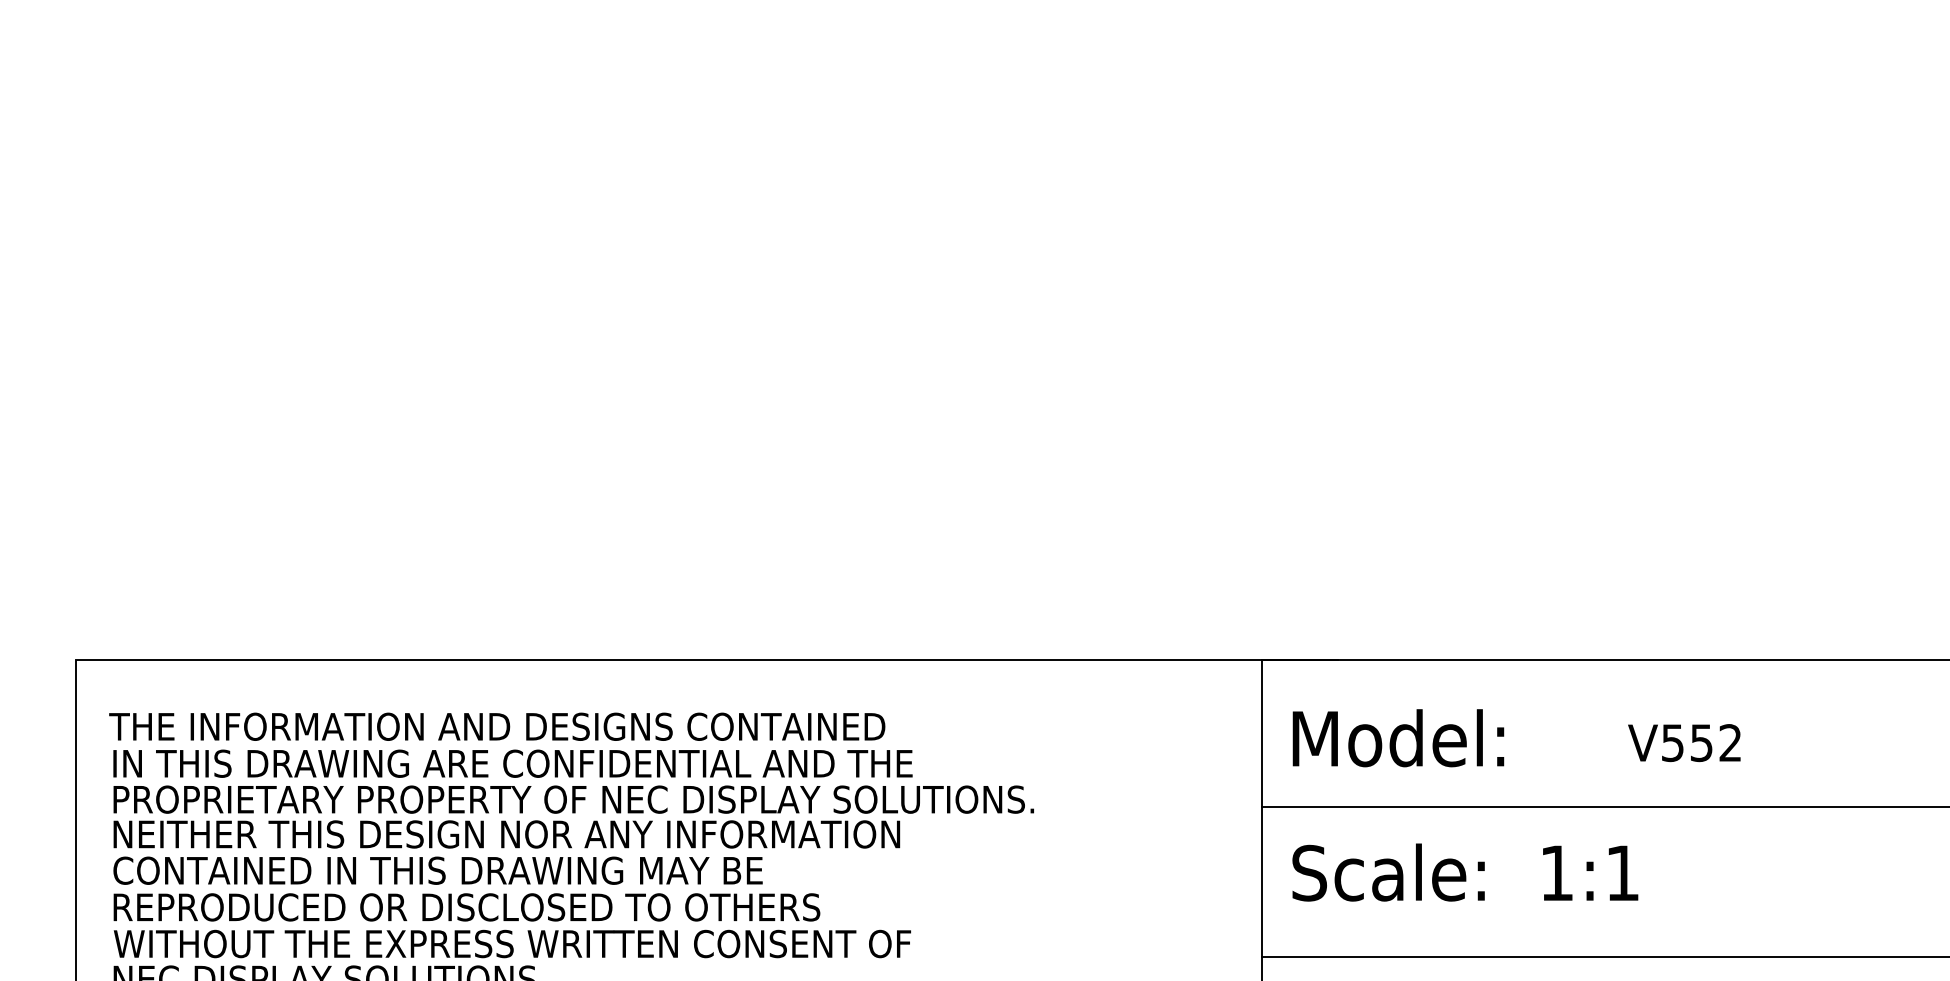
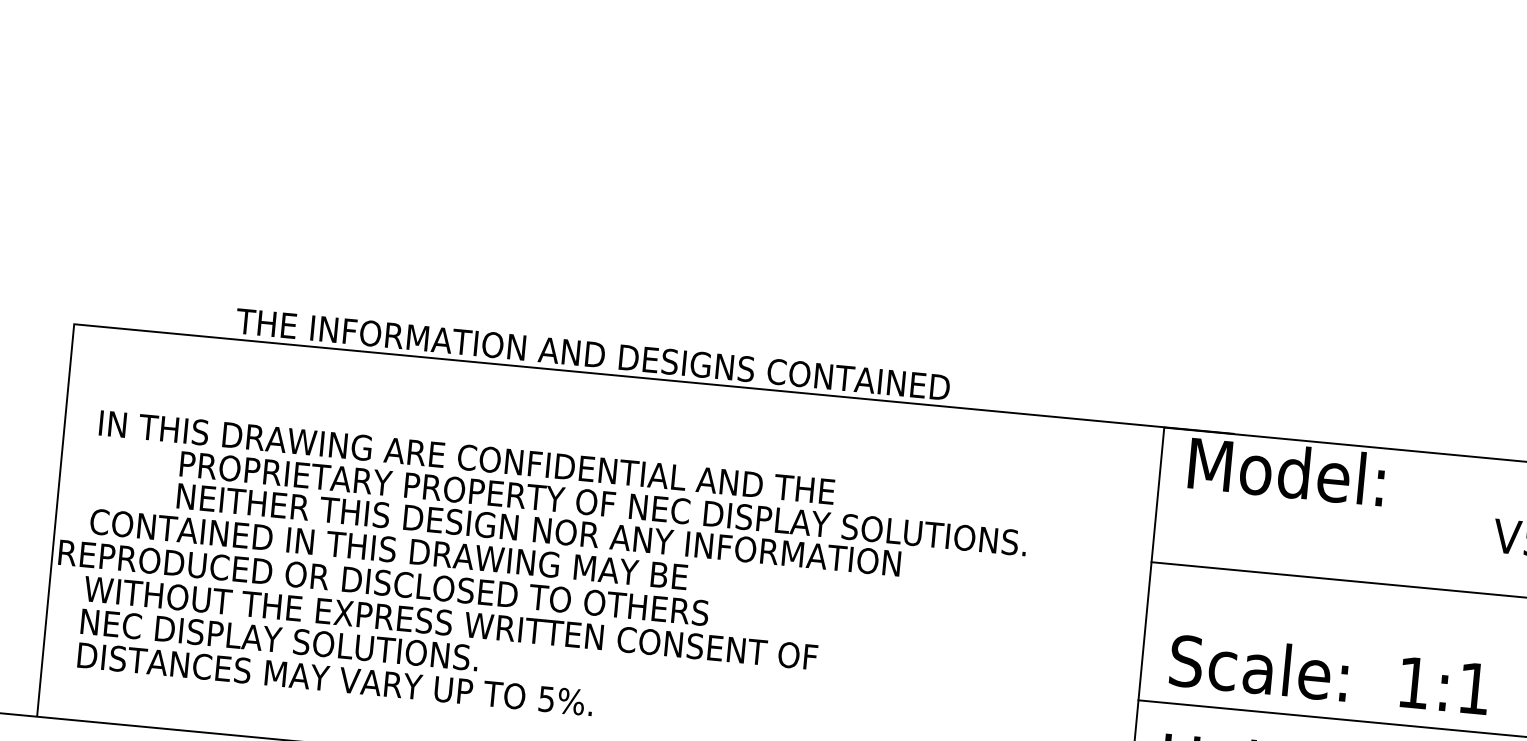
text: (497, 726) -> (593, 354), moved
text: (1398, 738) -> (1286, 471), moved
text: (573, 816) -> (601, 519), moved
text: (1465, 872) -> (1329, 674), moved
text: (466, 907) -> (383, 582), moved

